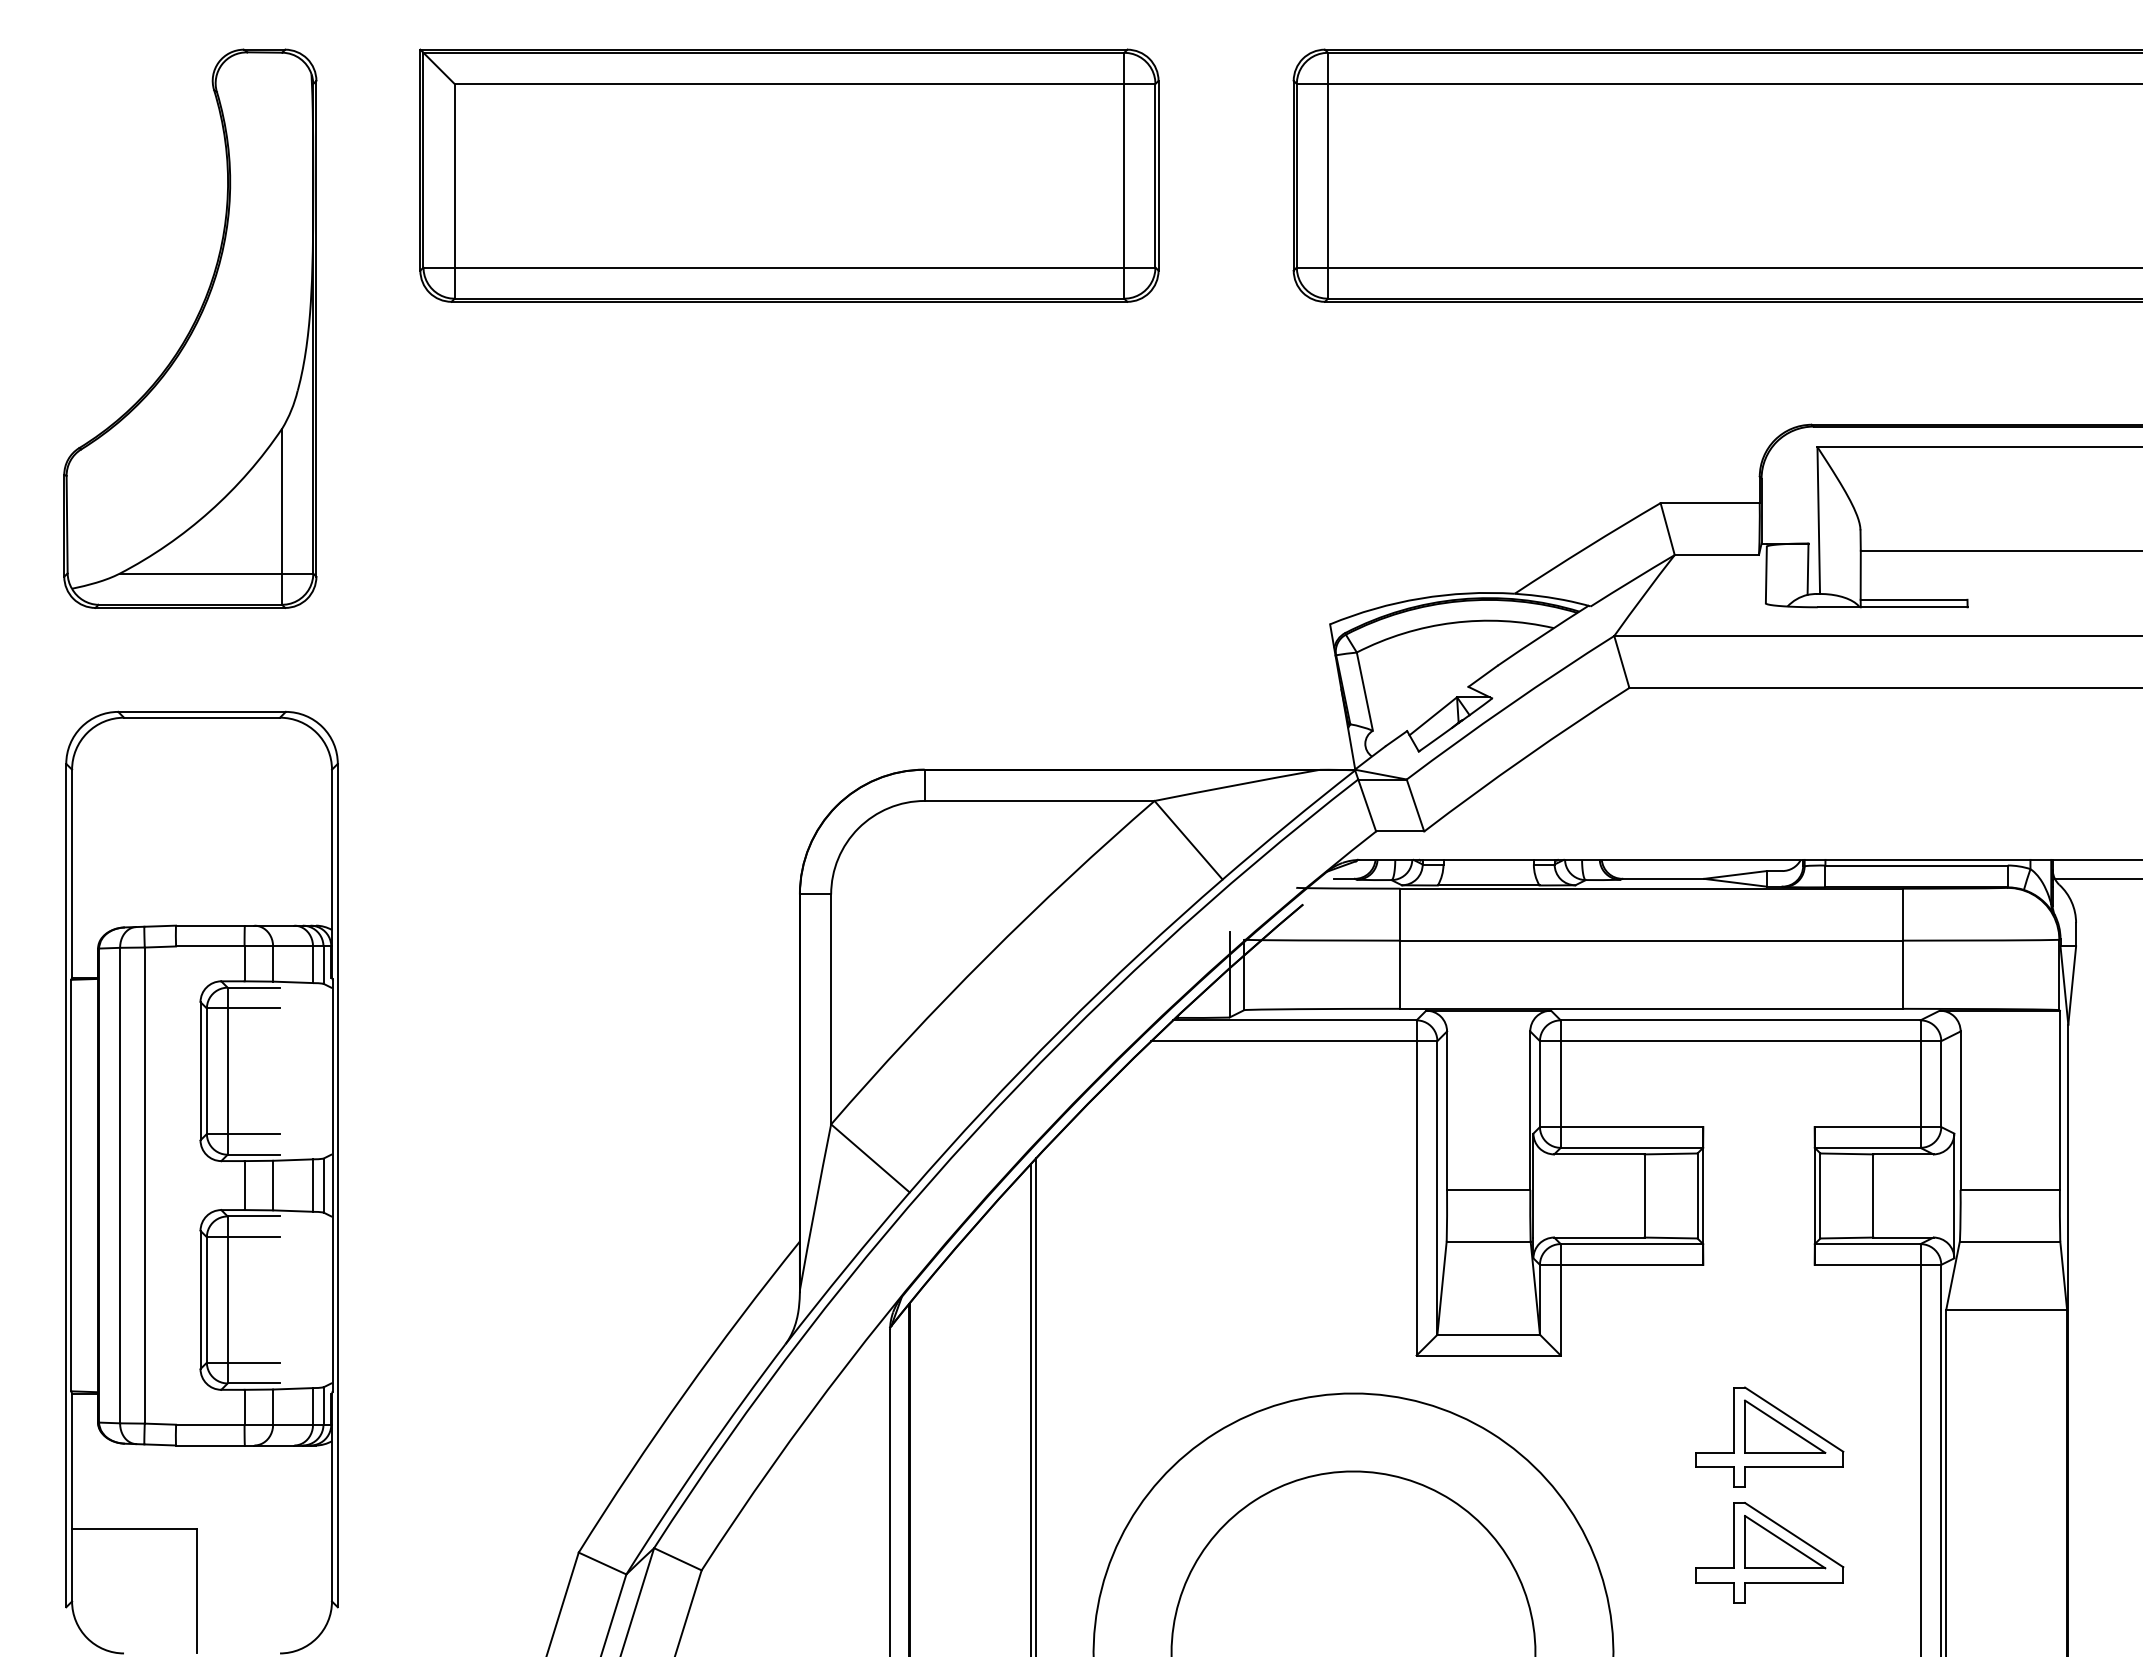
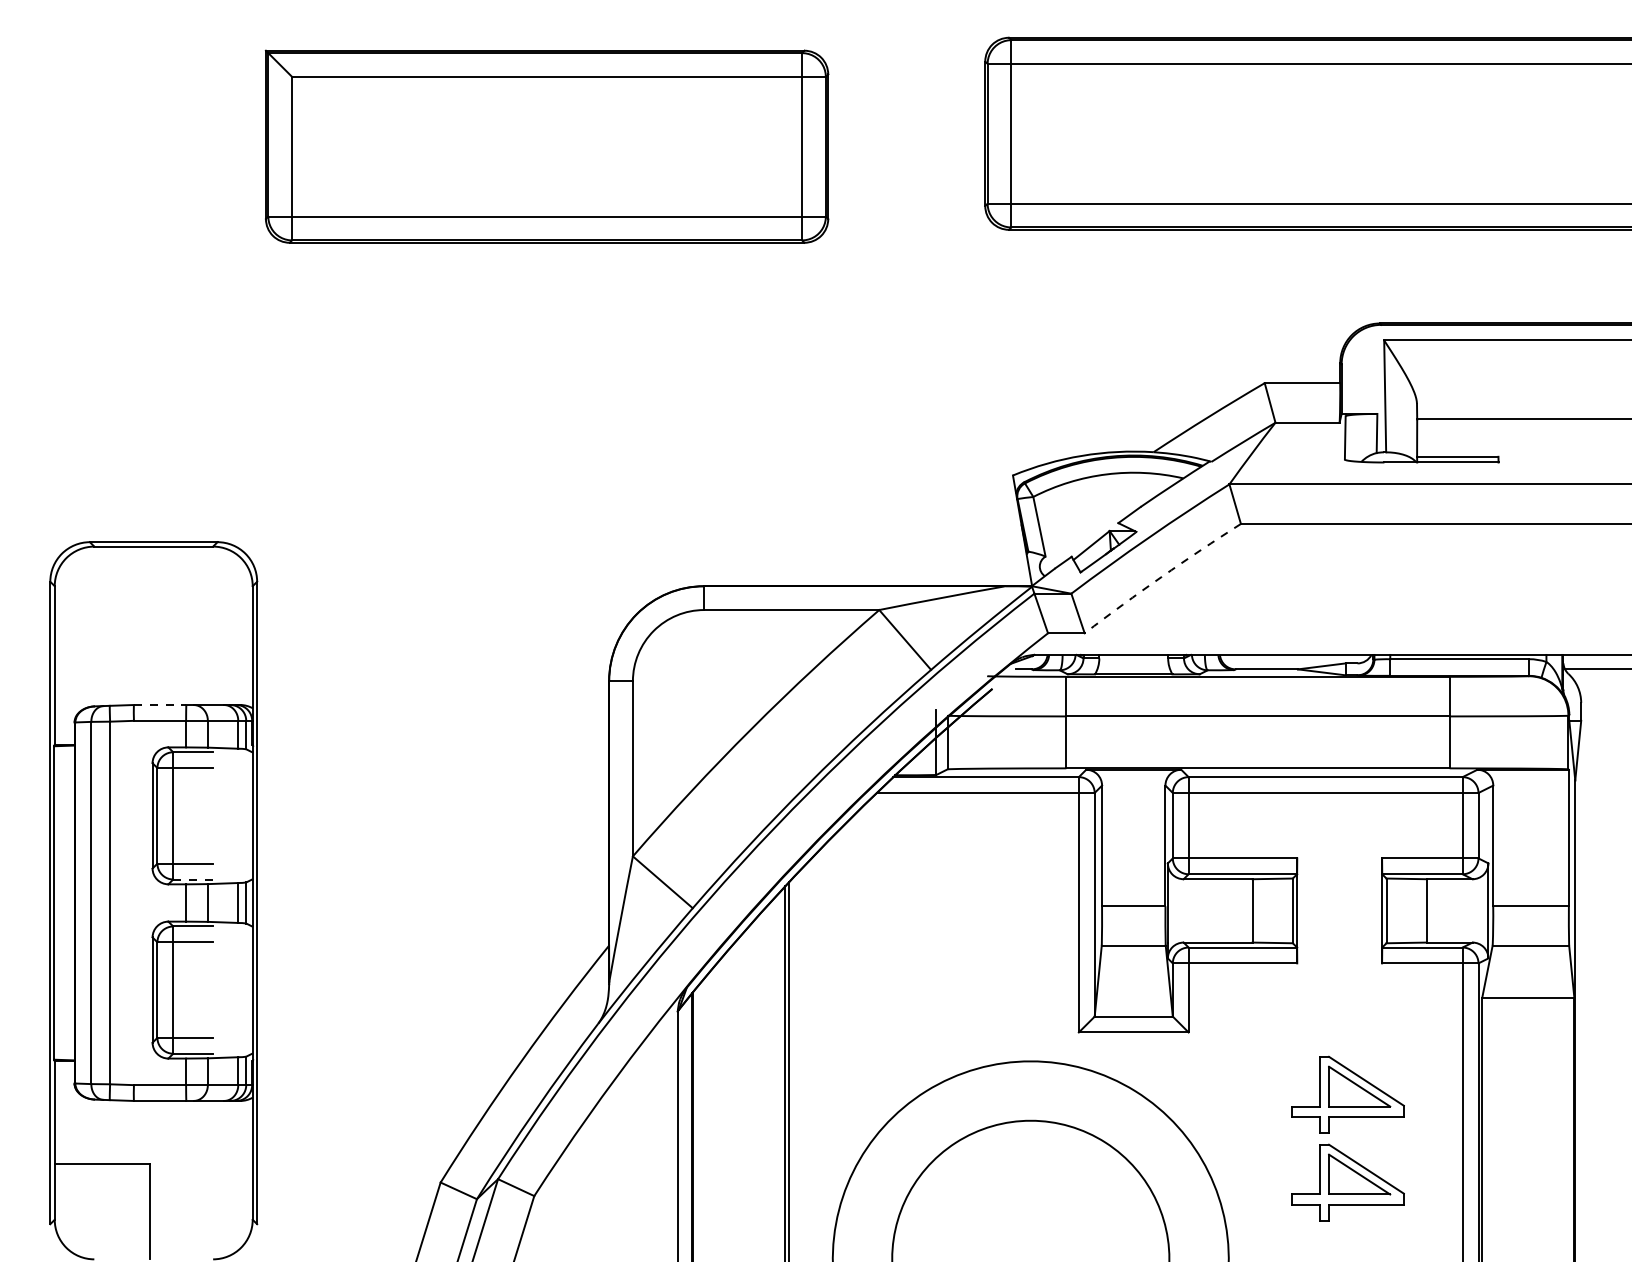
part: (789, 175) -> (547, 146), moved
part: (190, 328) -> (144, 250), removed
arc: (1525, 757) -> (1161, 576), solid -> dashed
line: (210, 925) -> (160, 704), solid -> dashed
line: (254, 1154) -> (193, 879), solid -> dashed

